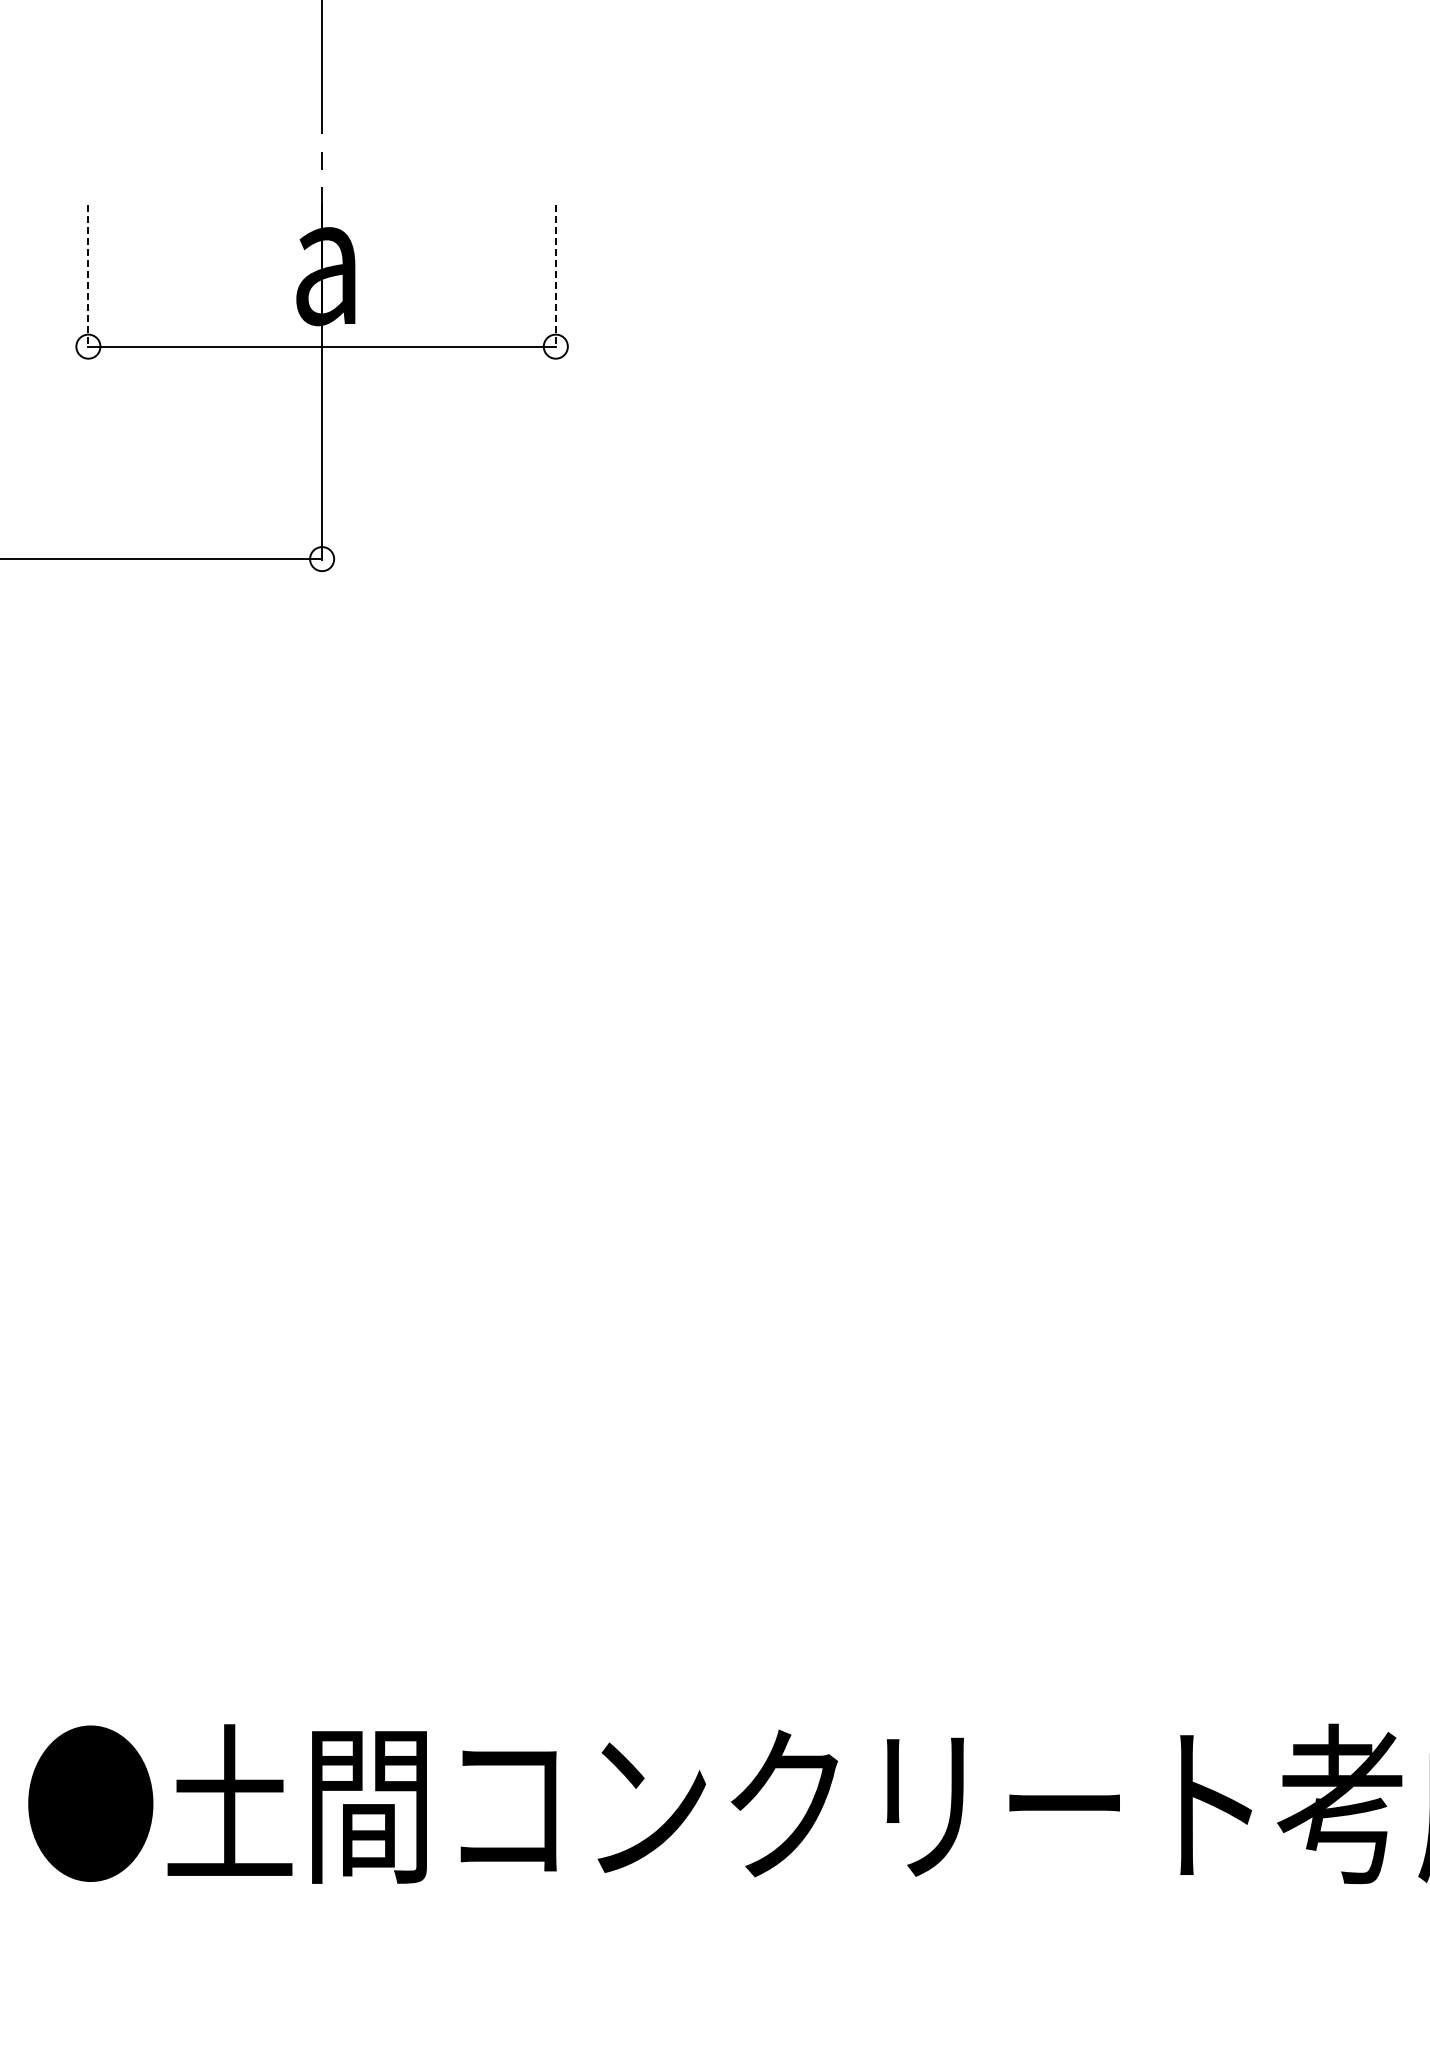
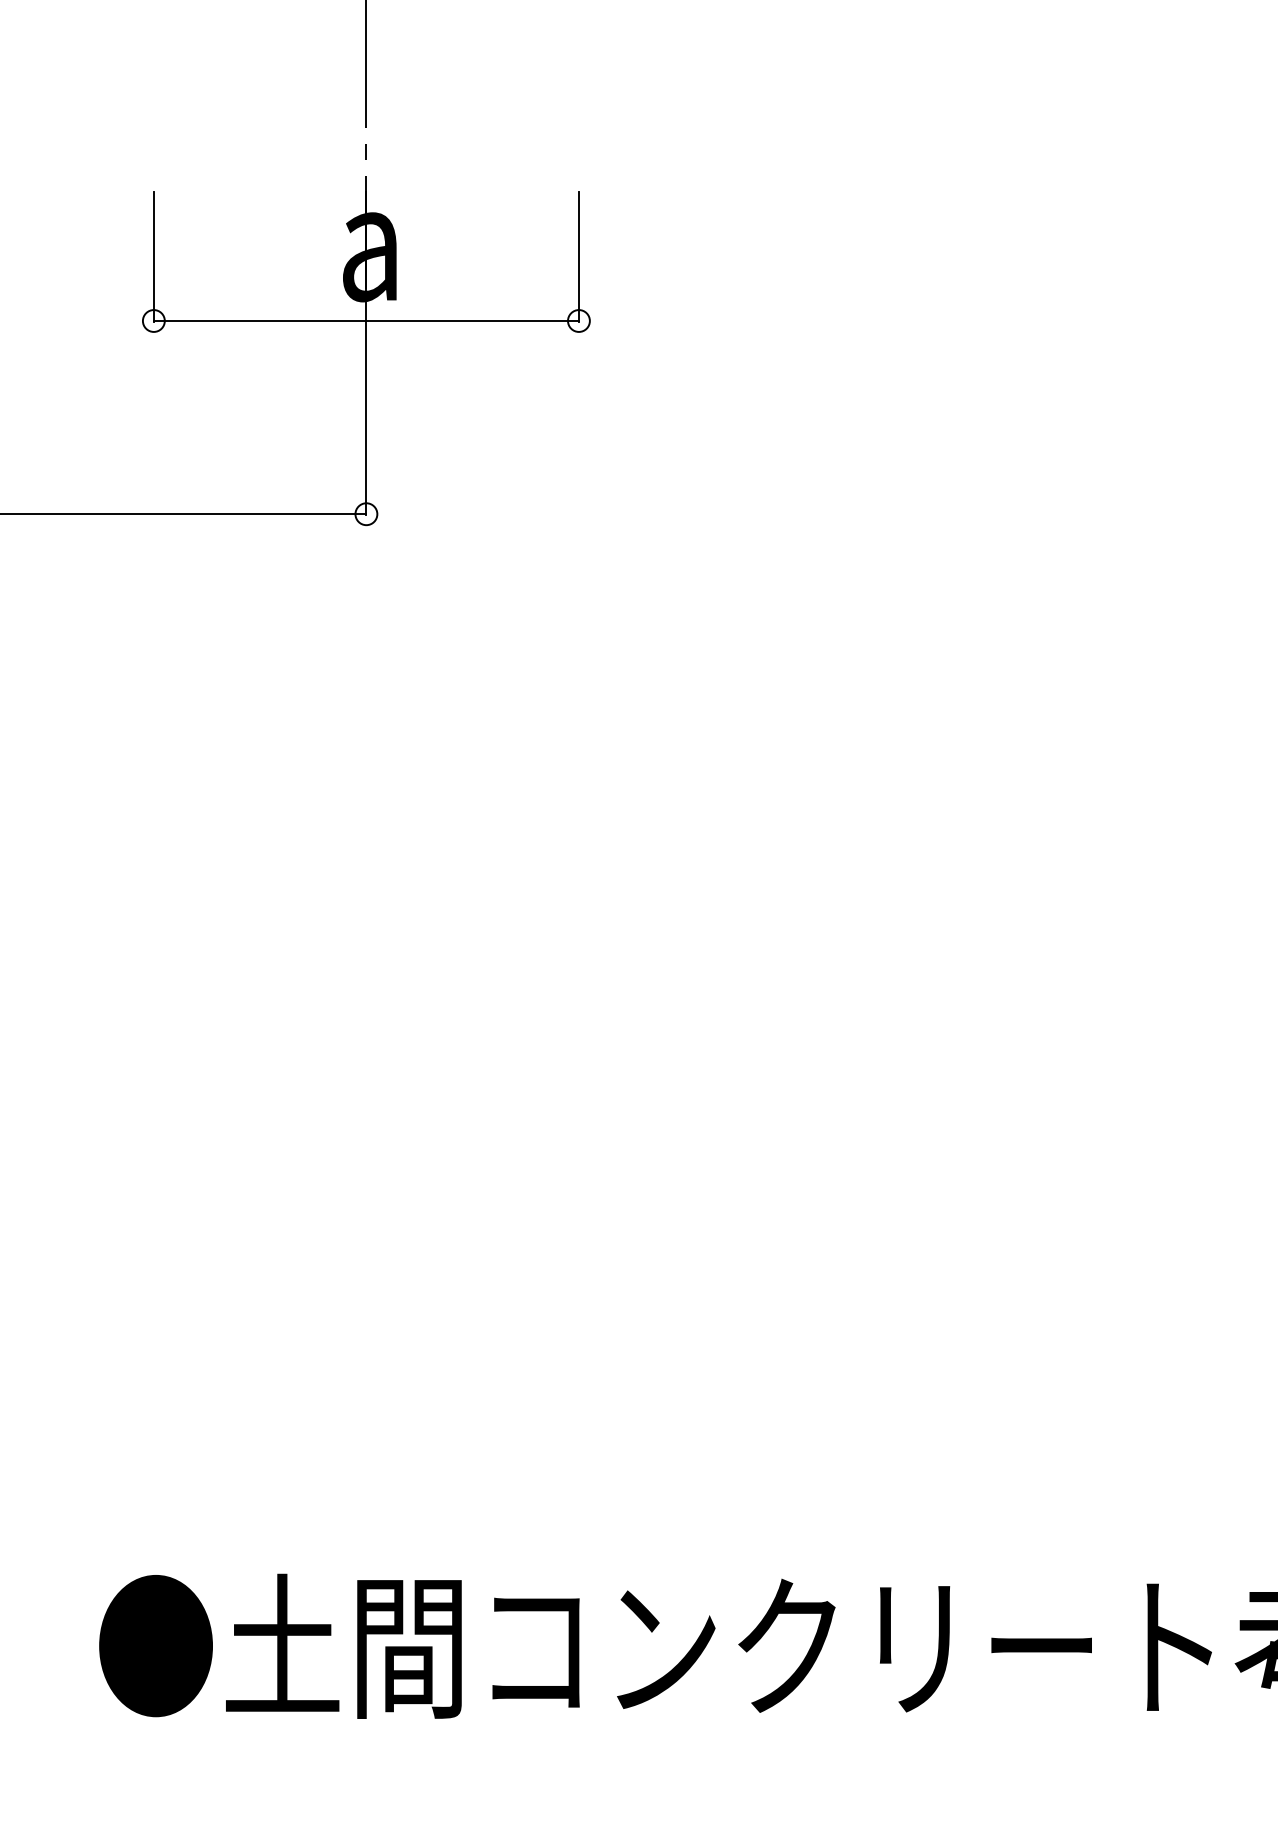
line: (88, 276) -> (153, 257), dashed -> solid
line: (555, 276) -> (578, 257), dashed -> solid

